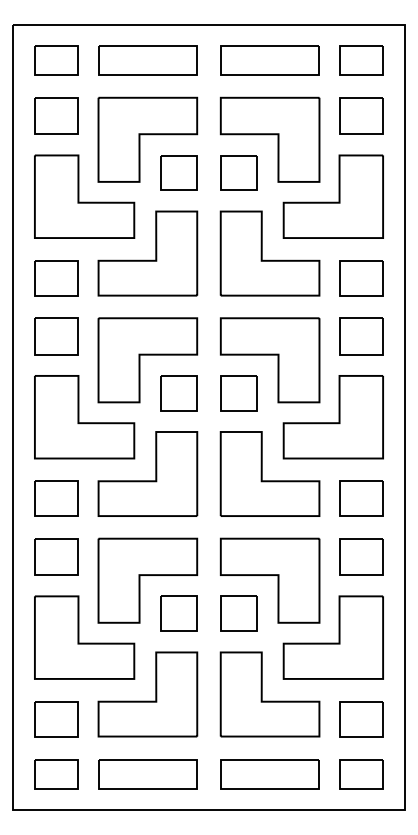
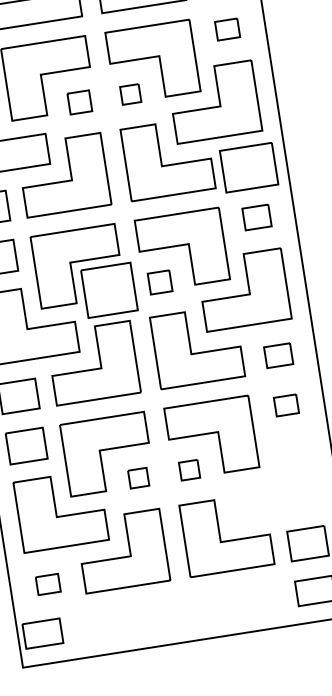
part: (361, 115) -> (227, 29), size x0.6
part: (178, 172) -> (79, 102), size x0.7
part: (238, 172) -> (130, 94), size x0.6
part: (361, 278) -> (249, 168), size x1.4
part: (361, 336) -> (257, 217), size x0.7
part: (178, 393) -> (108, 290), size x1.6
part: (238, 393) -> (159, 282), size x0.7
part: (361, 498) -> (278, 355), size x0.7
part: (361, 556) -> (286, 405), size x0.6
part: (178, 613) -> (138, 478), size x0.6
part: (238, 613) -> (189, 470), size x0.6
part: (332, 637) -> (272, 477), removed
part: (56, 719) -> (48, 584), size x0.6
part: (56, 774) -> (42, 633), moved
part: (147, 774) -> (133, 619), removed
part: (269, 774) -> (237, 603), removed

